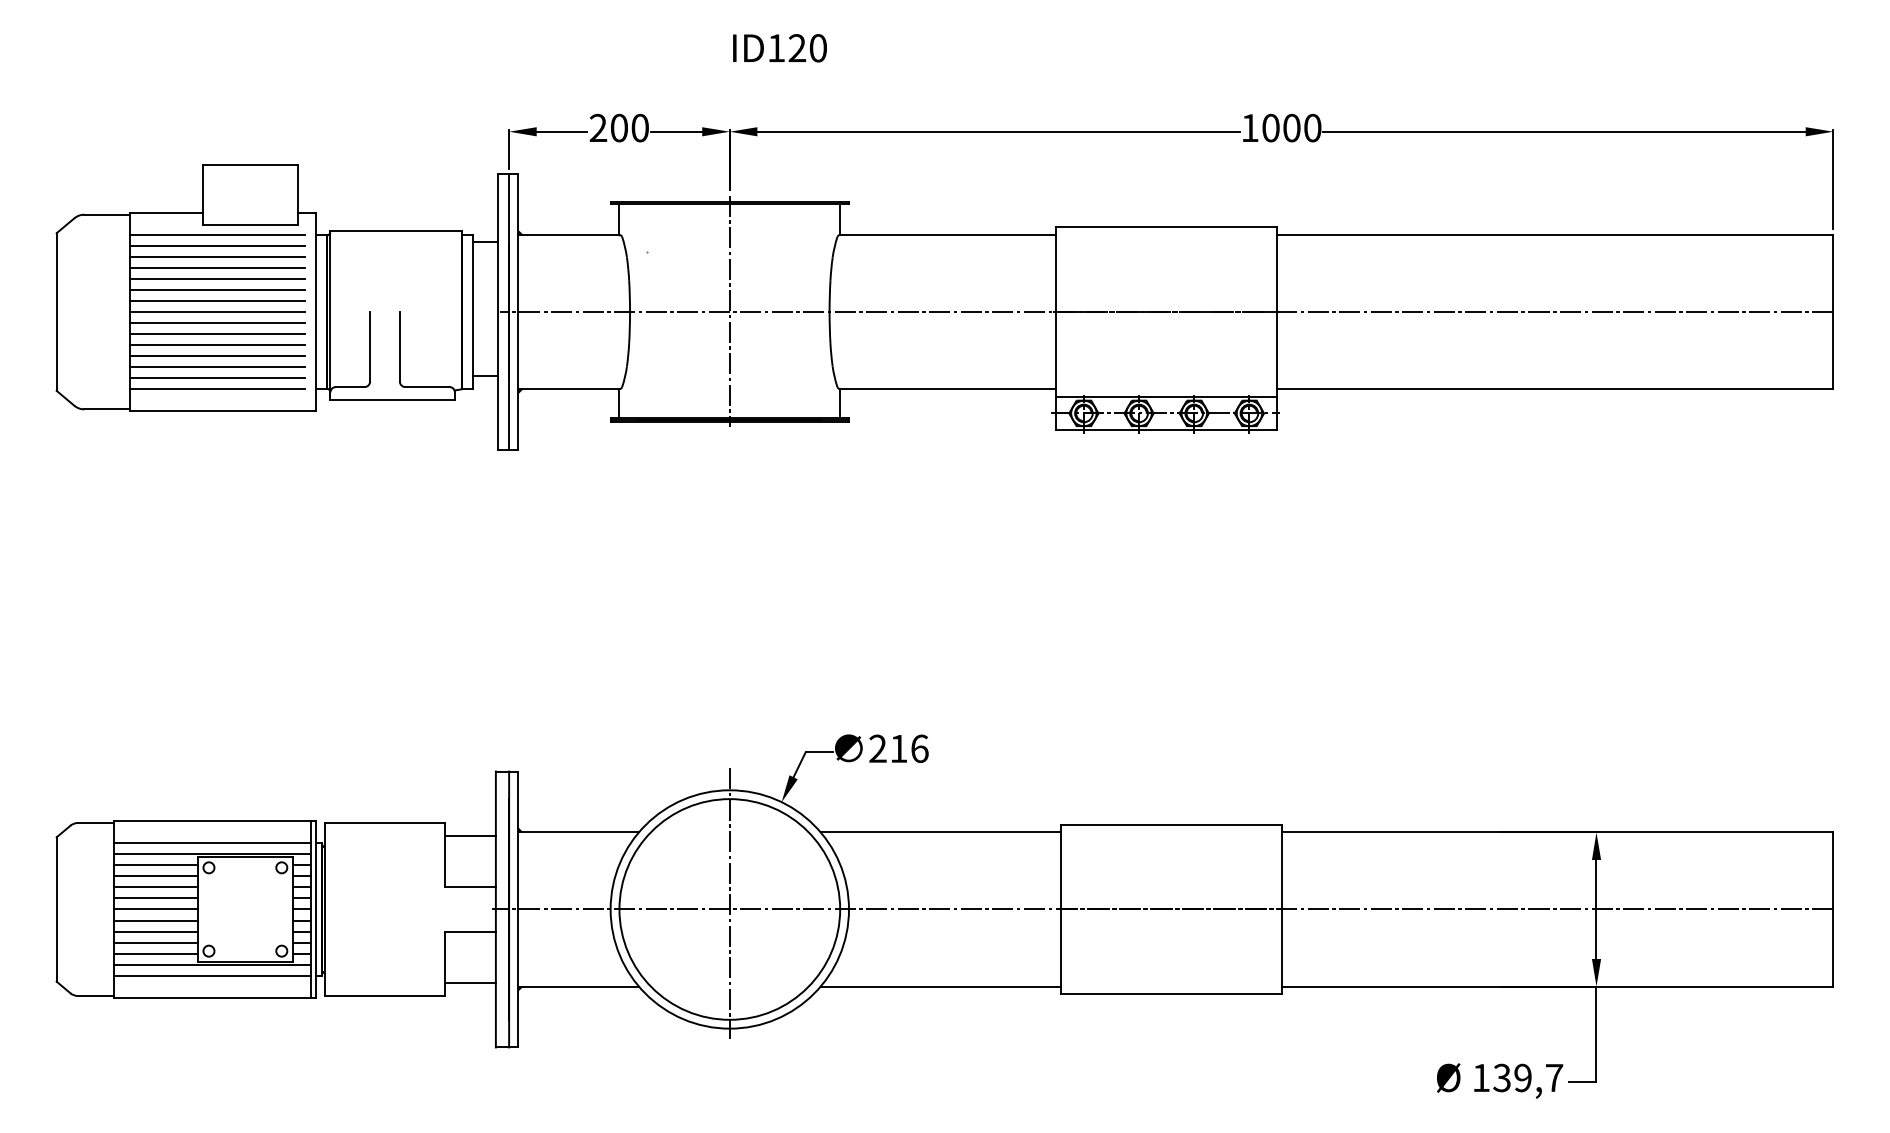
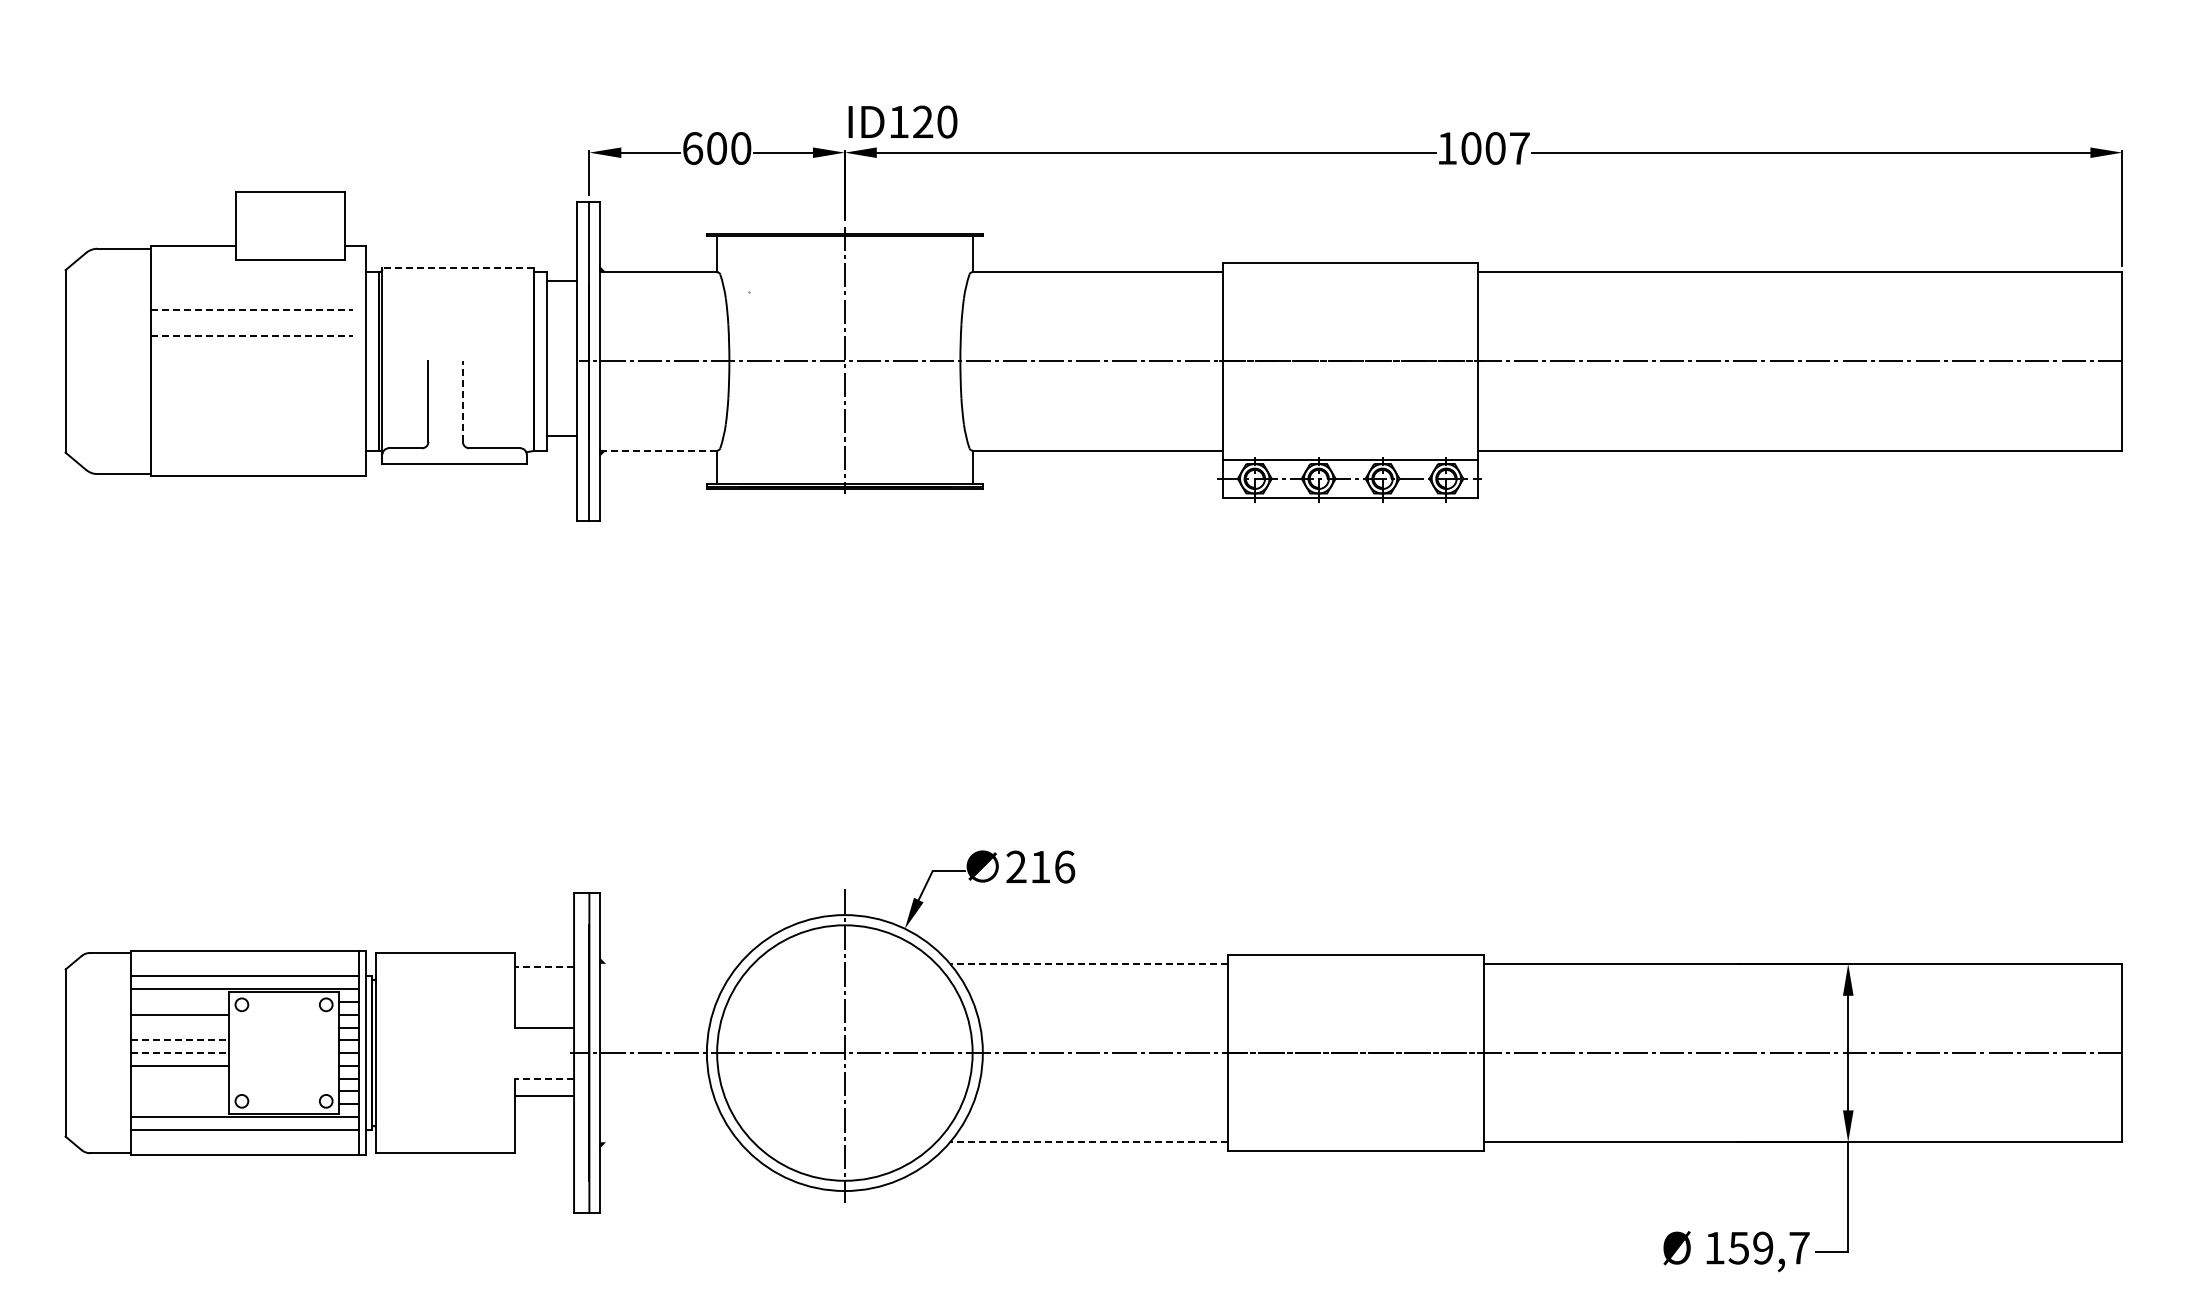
text: (779, 47) -> (902, 121), moved
text: (598, 128) -> (692, 148), 200 -> 600
text: (1312, 128) -> (1519, 148), 1000 -> 1007
line: (395, 231) -> (457, 268), solid -> dashed
line: (217, 235) -> (251, 272), removed
line: (217, 245) -> (251, 284), removed
line: (217, 256) -> (251, 297), removed
line: (218, 268) -> (252, 310), solid -> dashed
line: (217, 279) -> (251, 323), removed
line: (218, 289) -> (252, 335), solid -> dashed
line: (217, 300) -> (251, 348), removed
line: (217, 312) -> (251, 361), removed
line: (217, 323) -> (251, 374), removed
line: (217, 333) -> (251, 386), removed
line: (217, 344) -> (251, 399), removed
line: (399, 346) -> (462, 401), solid -> dashed
line: (217, 356) -> (251, 412), removed
line: (217, 367) -> (251, 425), removed
line: (217, 378) -> (251, 438), removed
line: (217, 388) -> (251, 450), removed
line: (568, 388) -> (658, 450), solid -> dashed
line: (578, 832) -> (669, 963), removed
line: (940, 832) -> (1088, 963), solid -> dashed
line: (470, 835) -> (544, 967), solid -> dashed
line: (155, 864) -> (180, 1001), removed
line: (155, 887) -> (180, 1027), removed
line: (155, 898) -> (180, 1040), solid -> dashed
line: (155, 909) -> (180, 1053), solid -> dashed
line: (155, 931) -> (180, 1078), removed
line: (470, 931) -> (544, 1078), solid -> dashed
line: (155, 942) -> (180, 1091), removed
line: (155, 953) -> (180, 1104), removed
line: (470, 983) -> (544, 1095), moved
line: (578, 986) -> (669, 1142), removed
line: (940, 986) -> (1088, 1142), solid -> dashed
text: (1501, 1077) -> (1738, 1247), 139,7 -> 159,7

